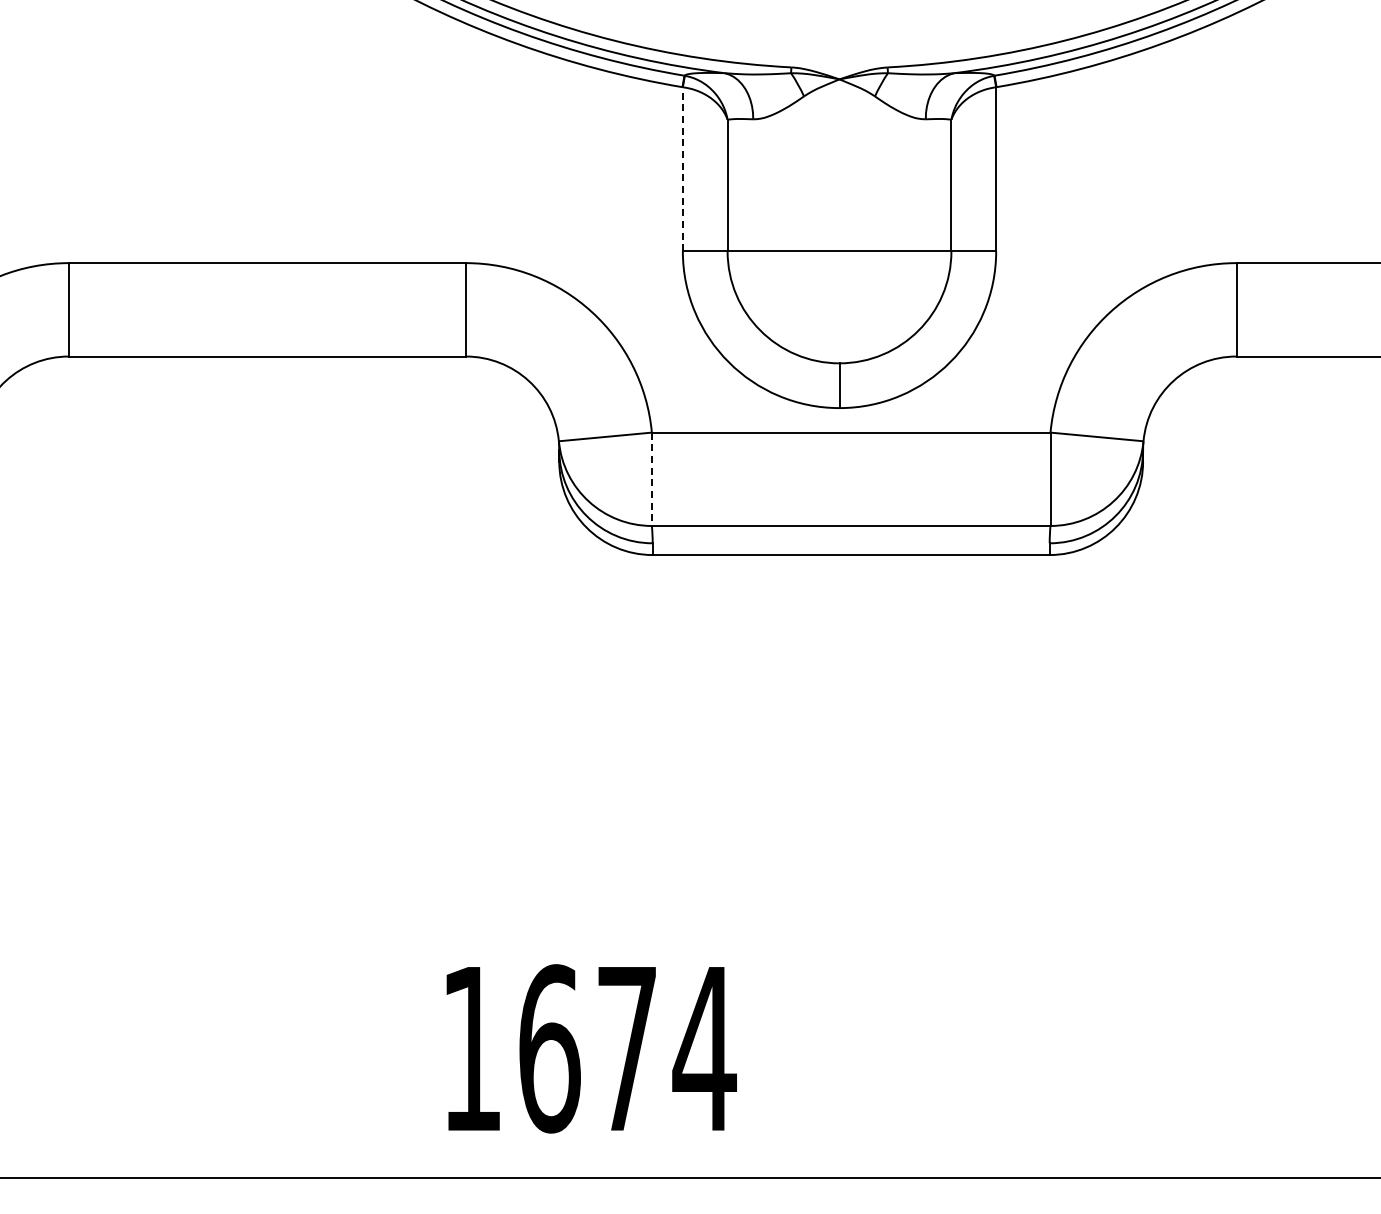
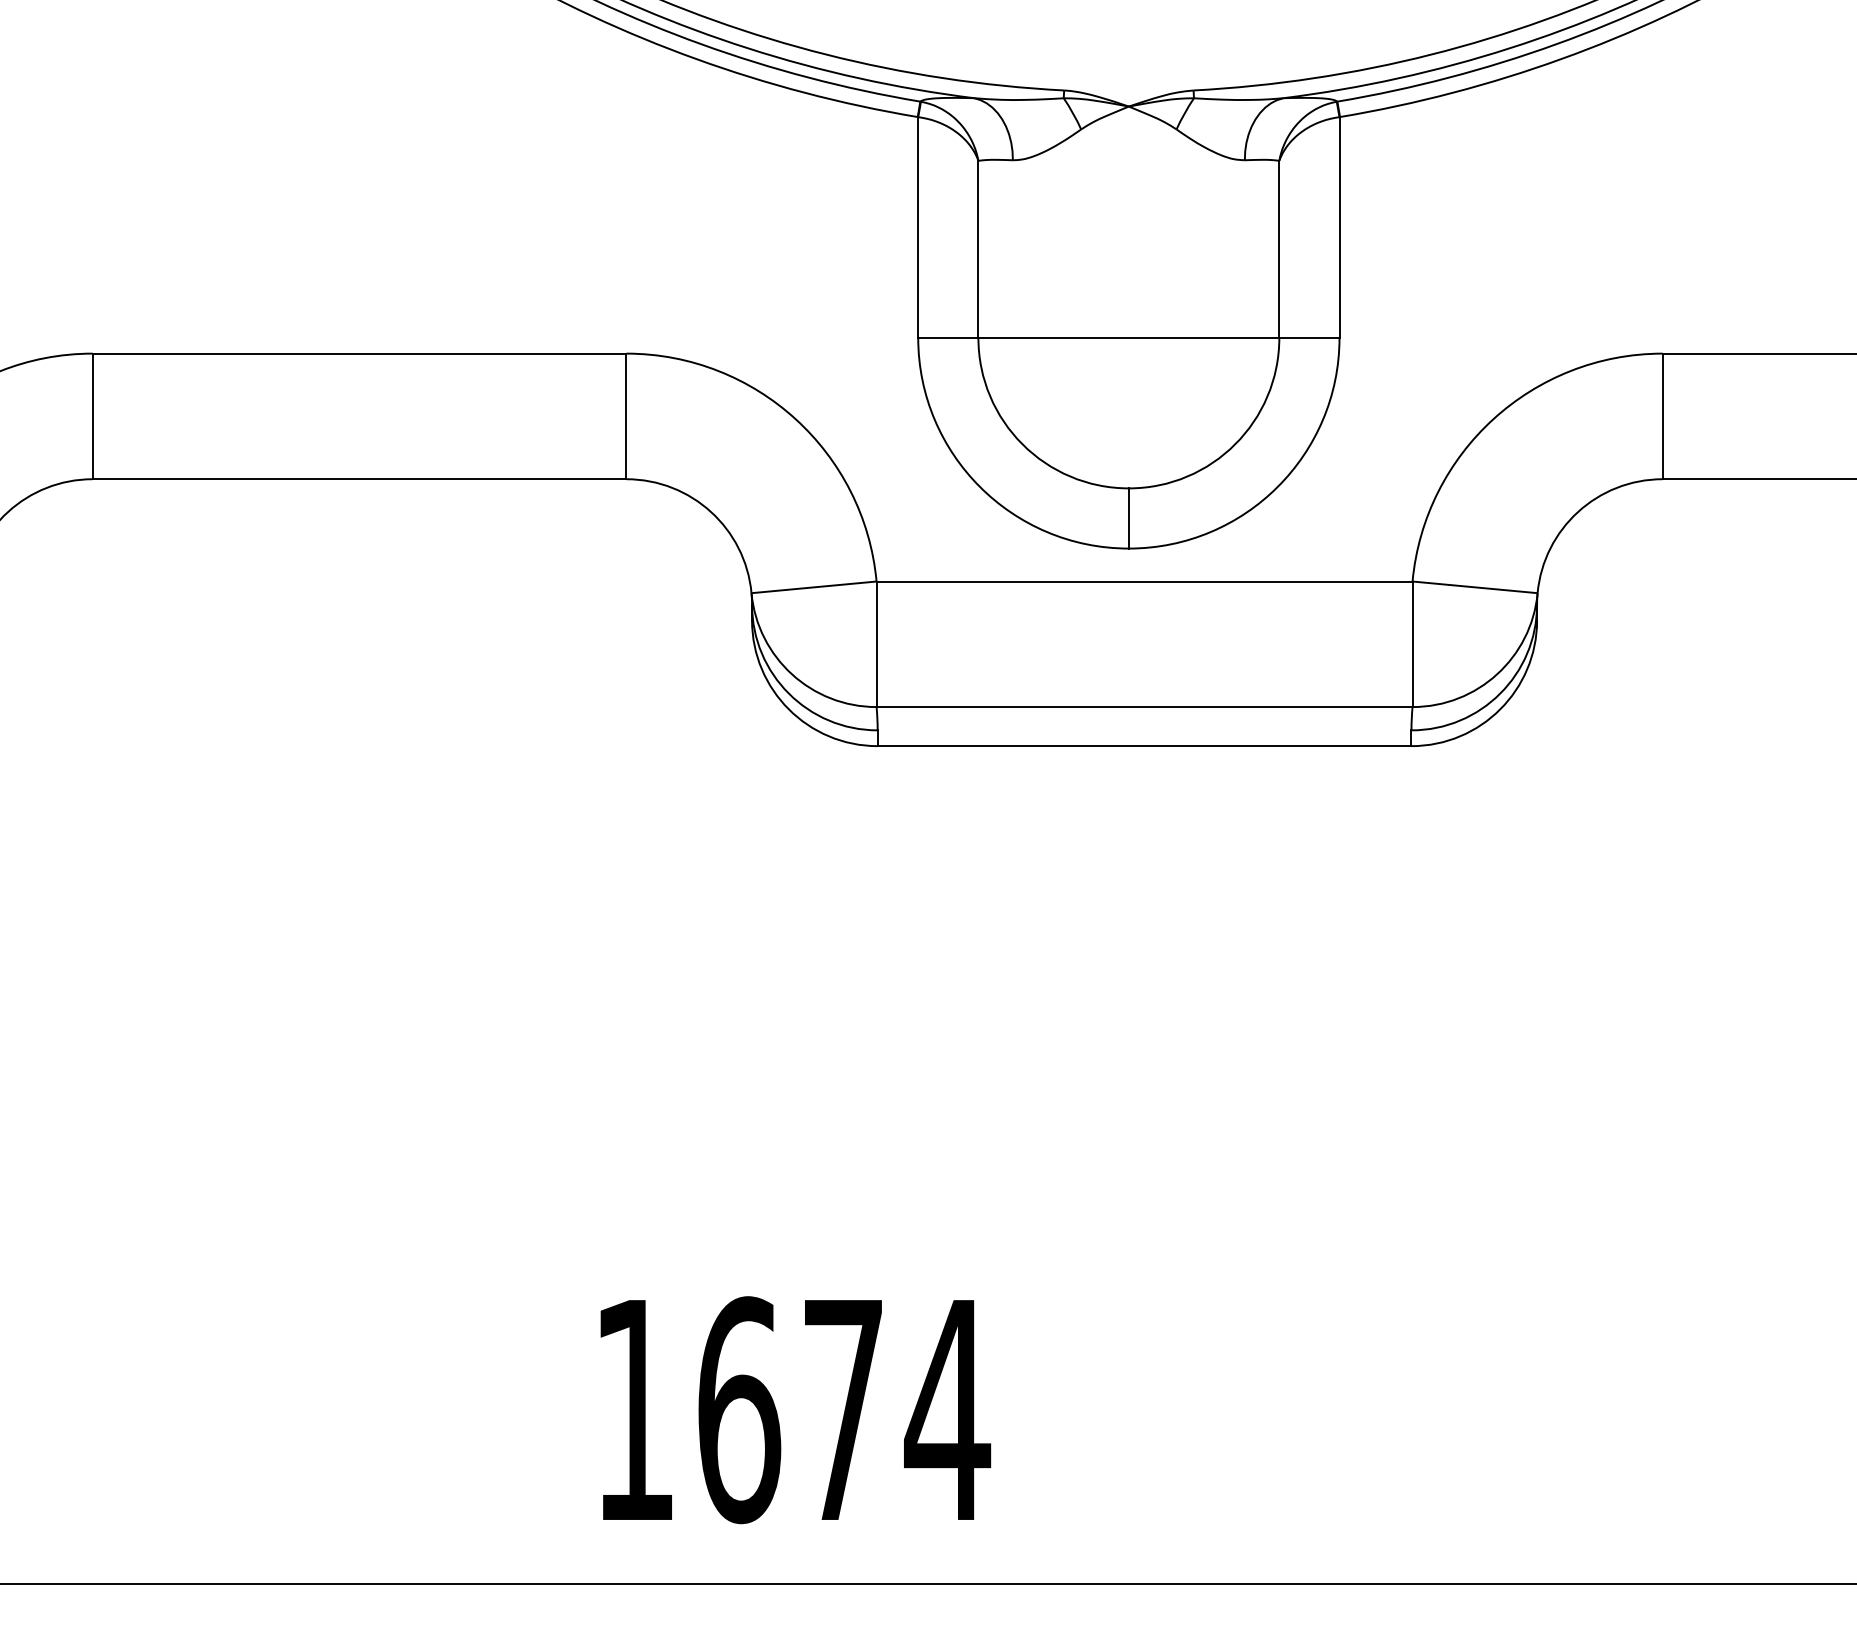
line: (682, 168) -> (917, 226), dashed -> solid
line: (651, 479) -> (876, 644), dashed -> solid

